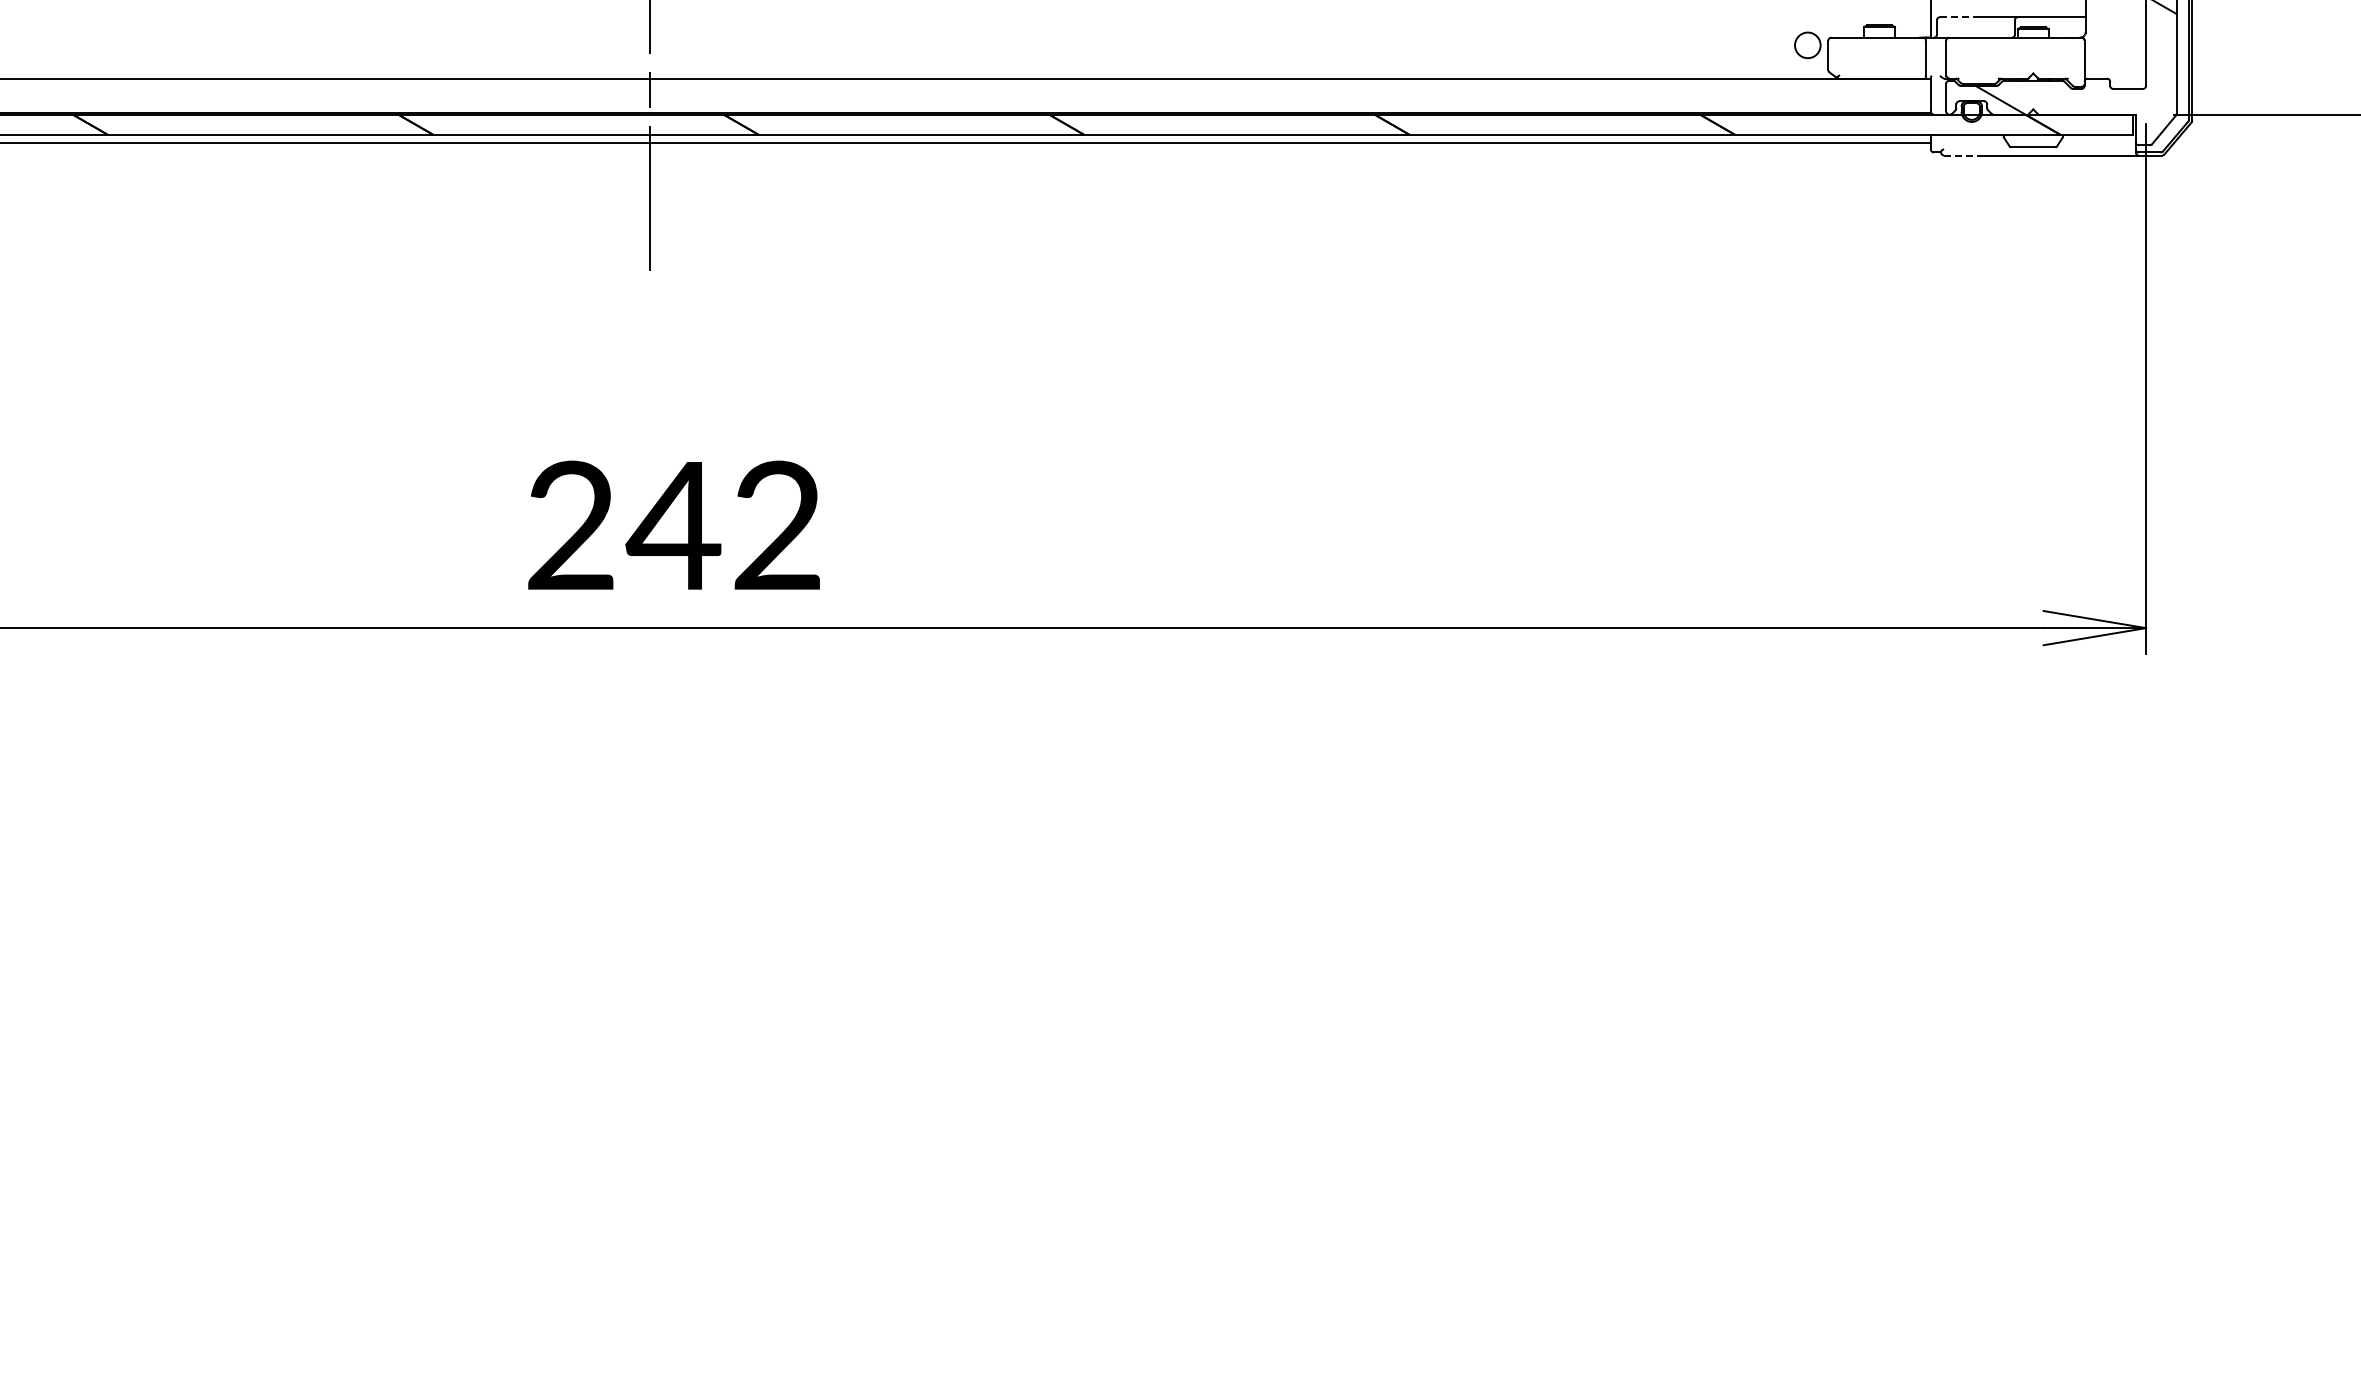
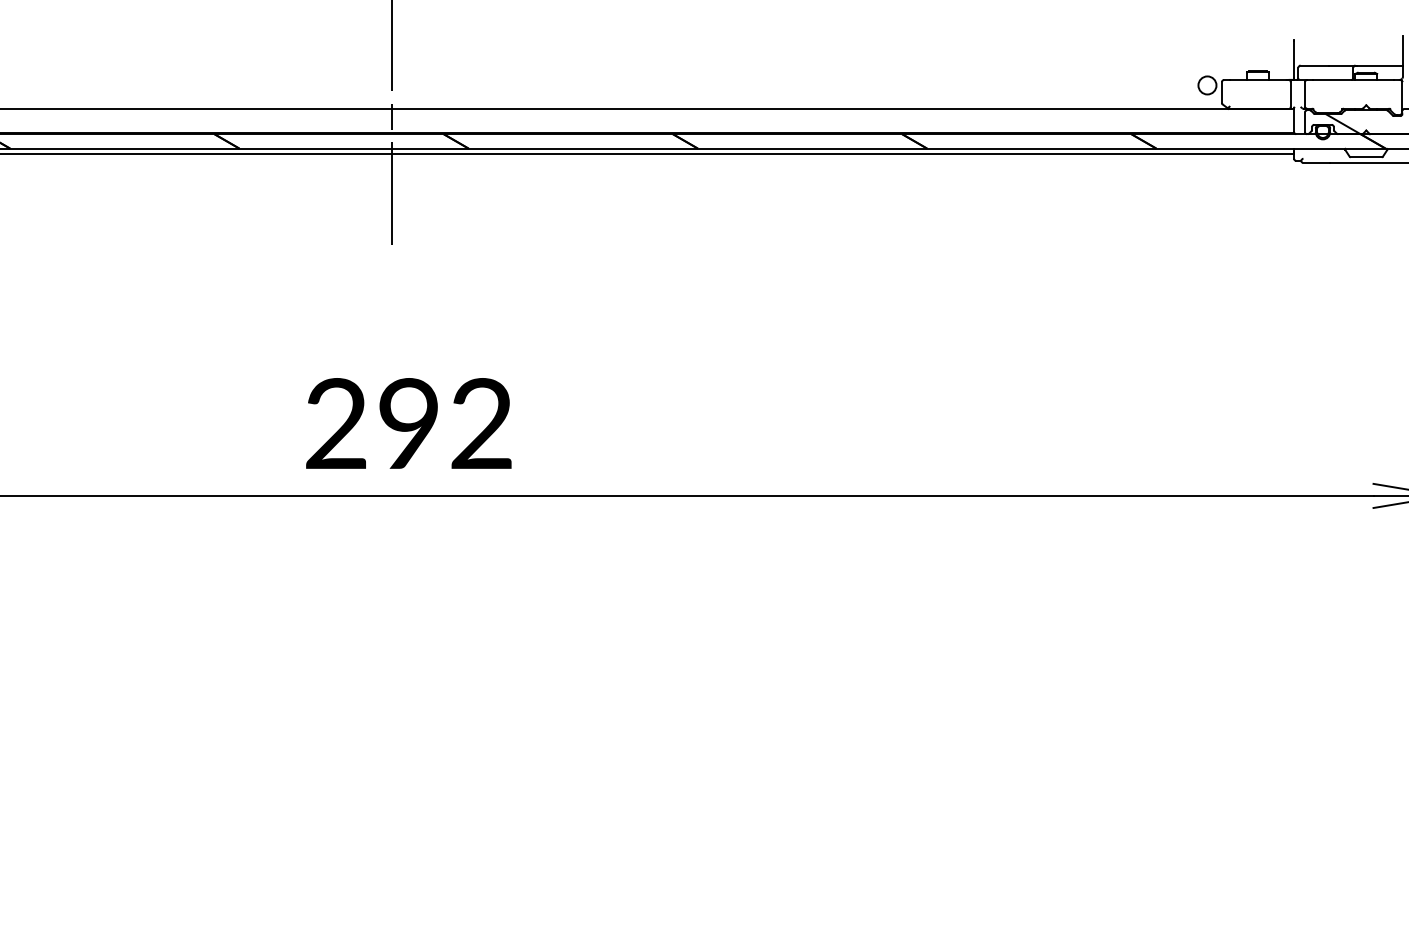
line: (1959, 17) -> (1314, 65), dashed -> solid
line: (1963, 155) -> (1317, 163), dashed -> solid
text: (673, 524) -> (408, 422), 242 -> 292

